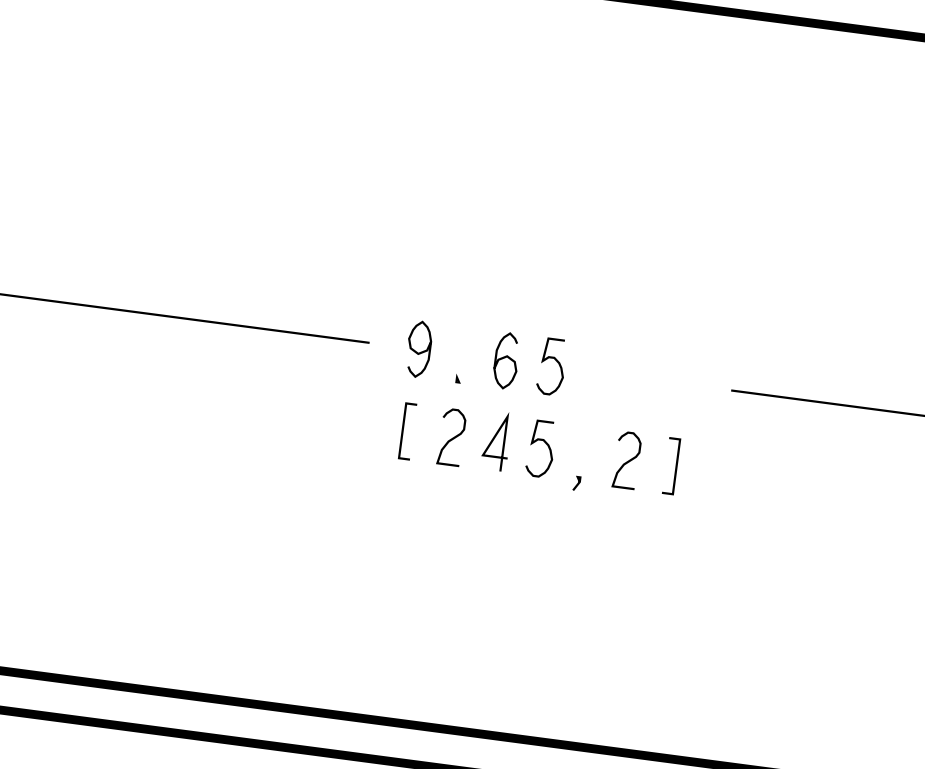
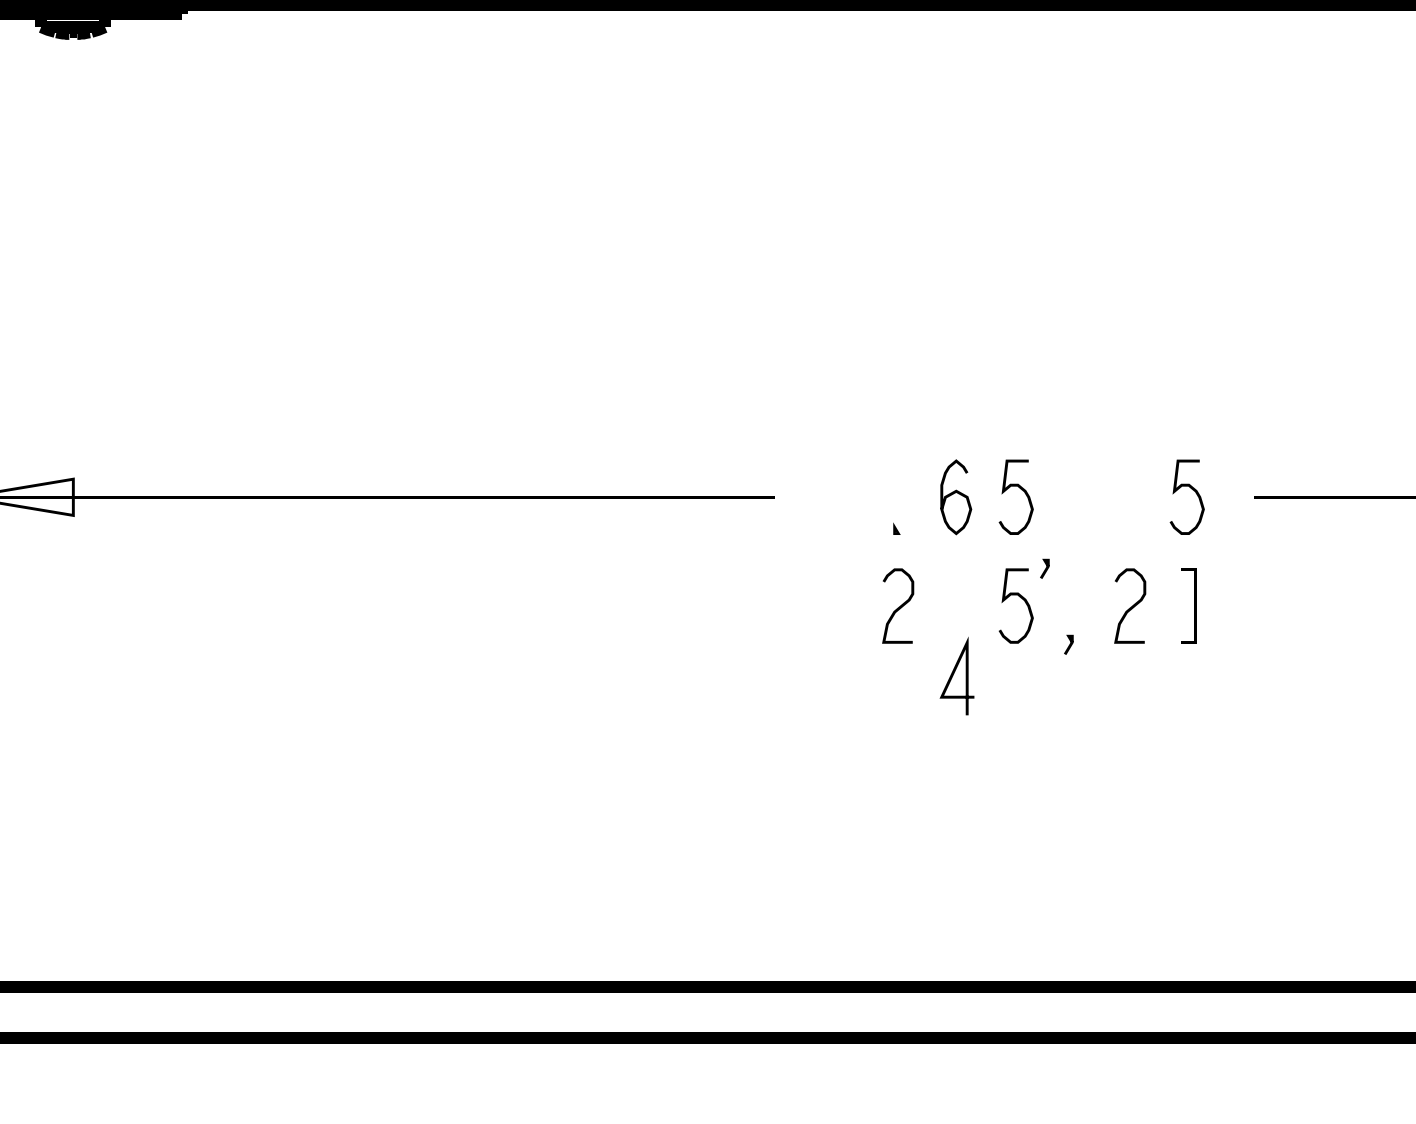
curve: (417, 351) -> (838, 500), removed
curve: (685, 379) -> (1192, 490), added
line: (566, 423) -> (1045, 568), added
line: (403, 430) -> (834, 605), removed
line: (494, 440) -> (953, 675), moved

